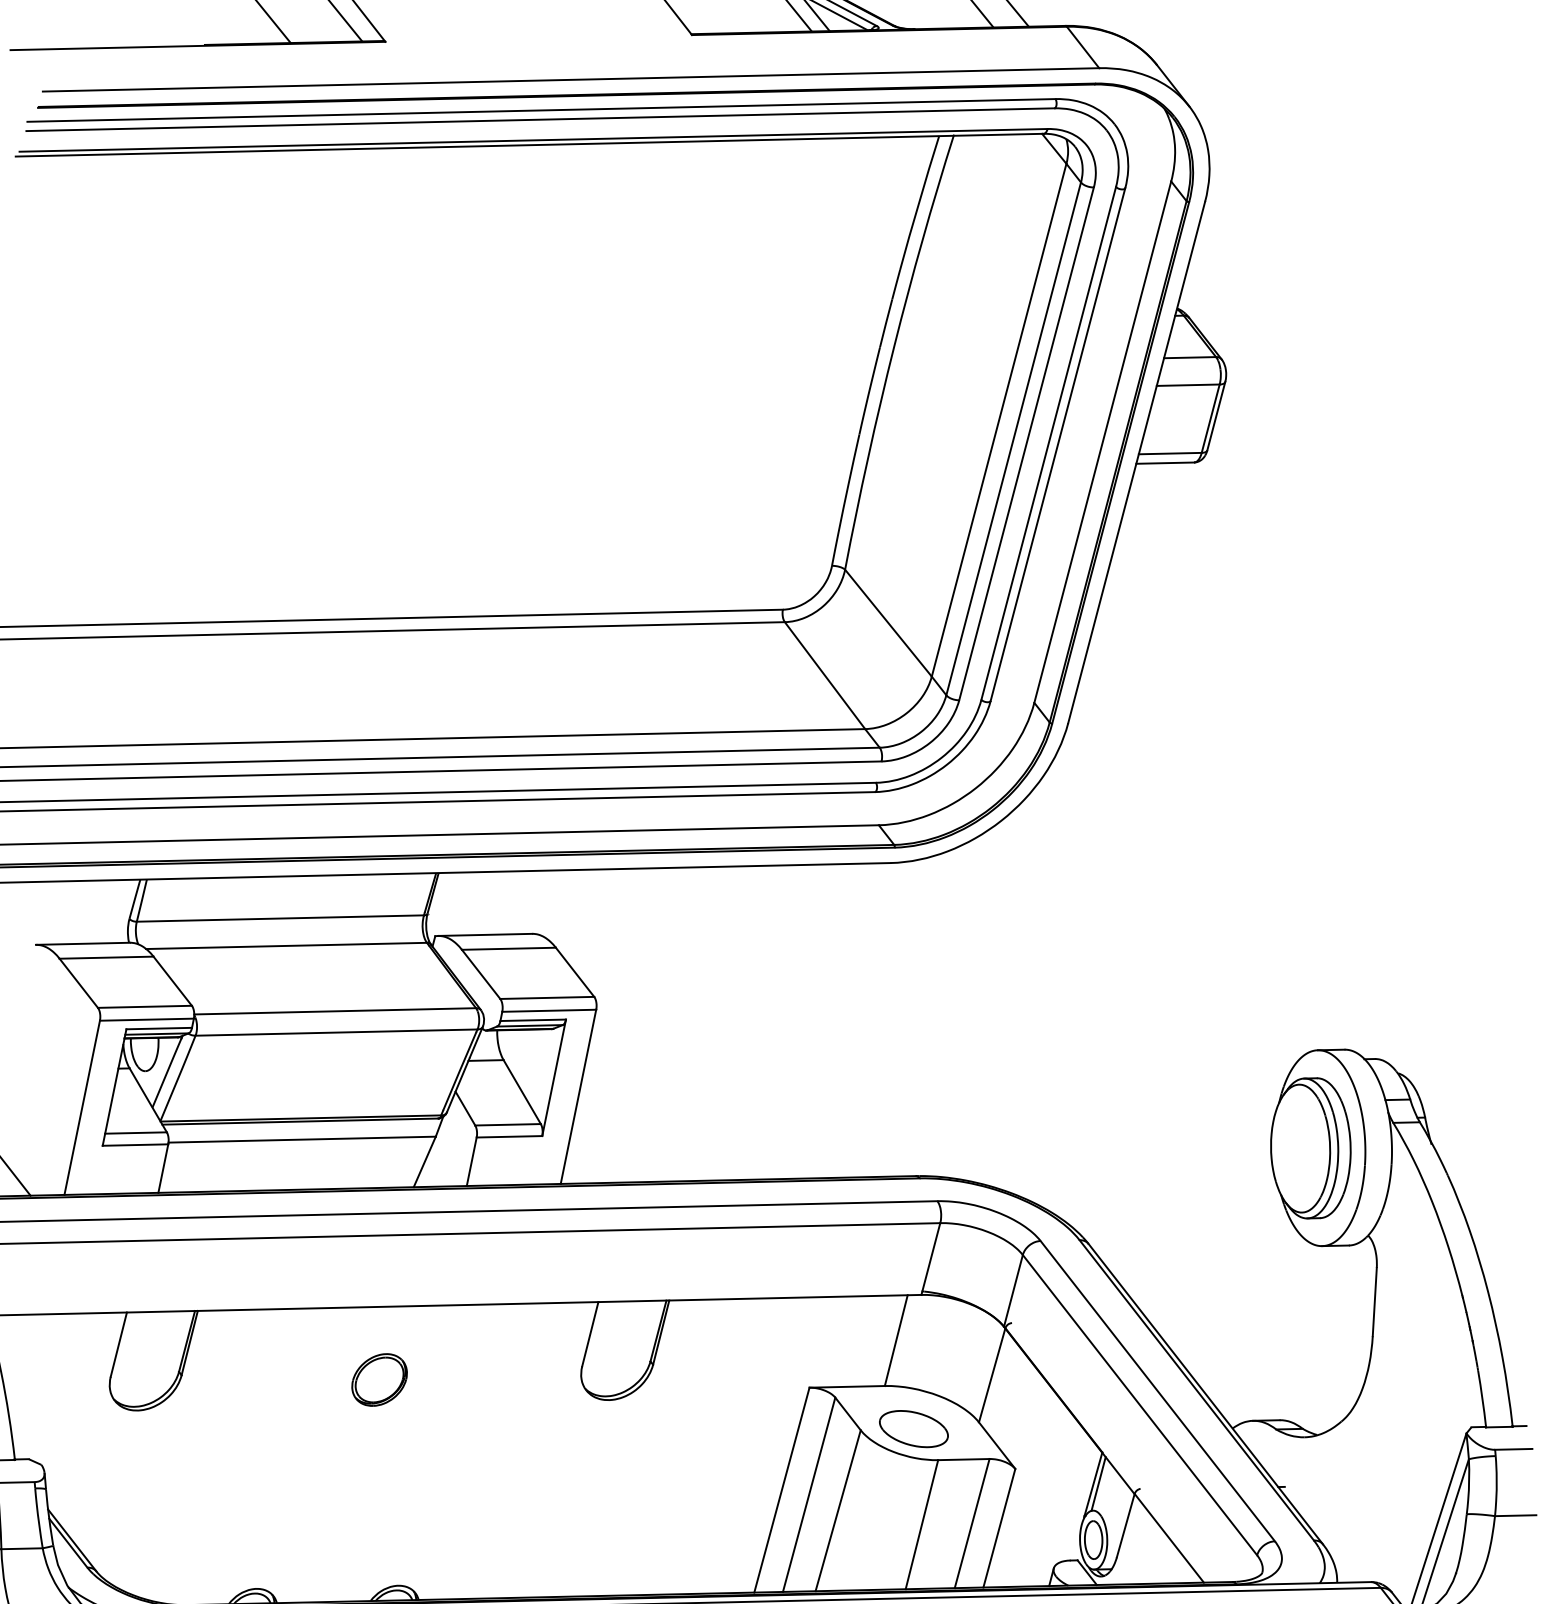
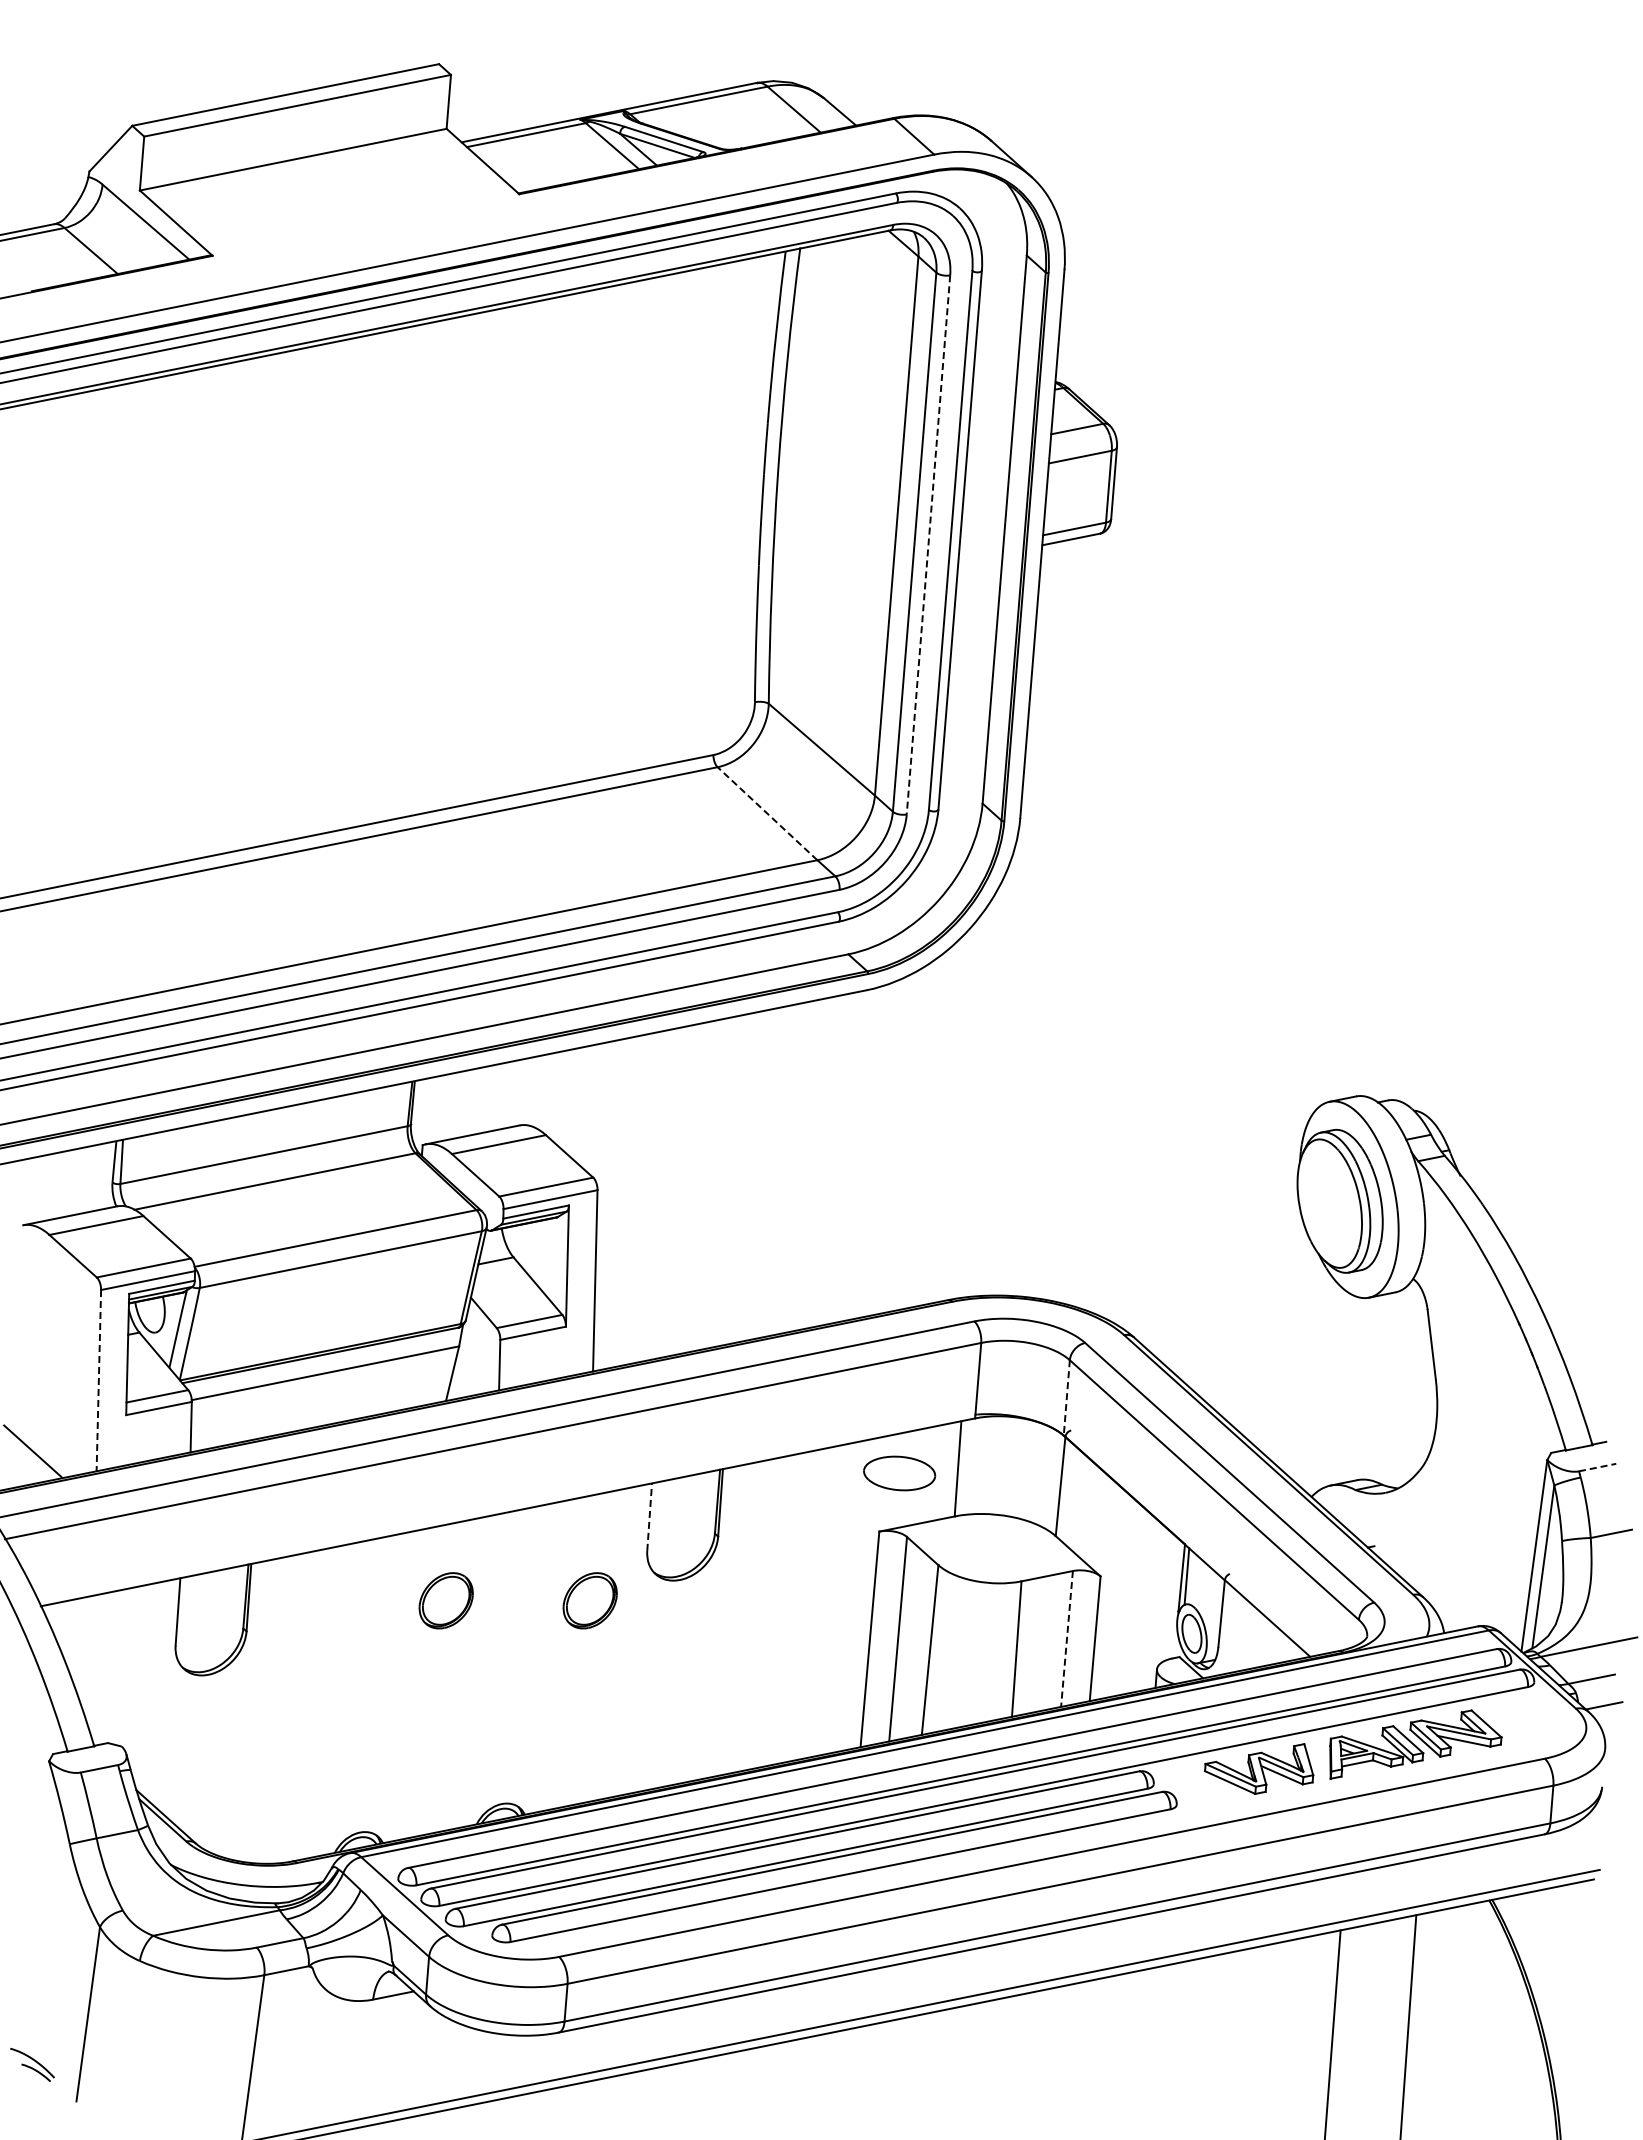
line: (1026, 444) -> (928, 545), solid -> dashed
line: (825, 675) -> (767, 813), solid -> dashed
line: (81, 1107) -> (98, 1380), solid -> dashed
line: (1013, 1290) -> (1066, 1397), solid -> dashed
line: (590, 1334) -> (649, 1517), solid -> dashed
part: (517, 1404) -> (589, 1600), added
part: (913, 1429) -> (899, 1473), moved
line: (1513, 1449) -> (1597, 1467), solid -> dashed
line: (971, 1523) -> (1066, 1639), solid -> dashed

